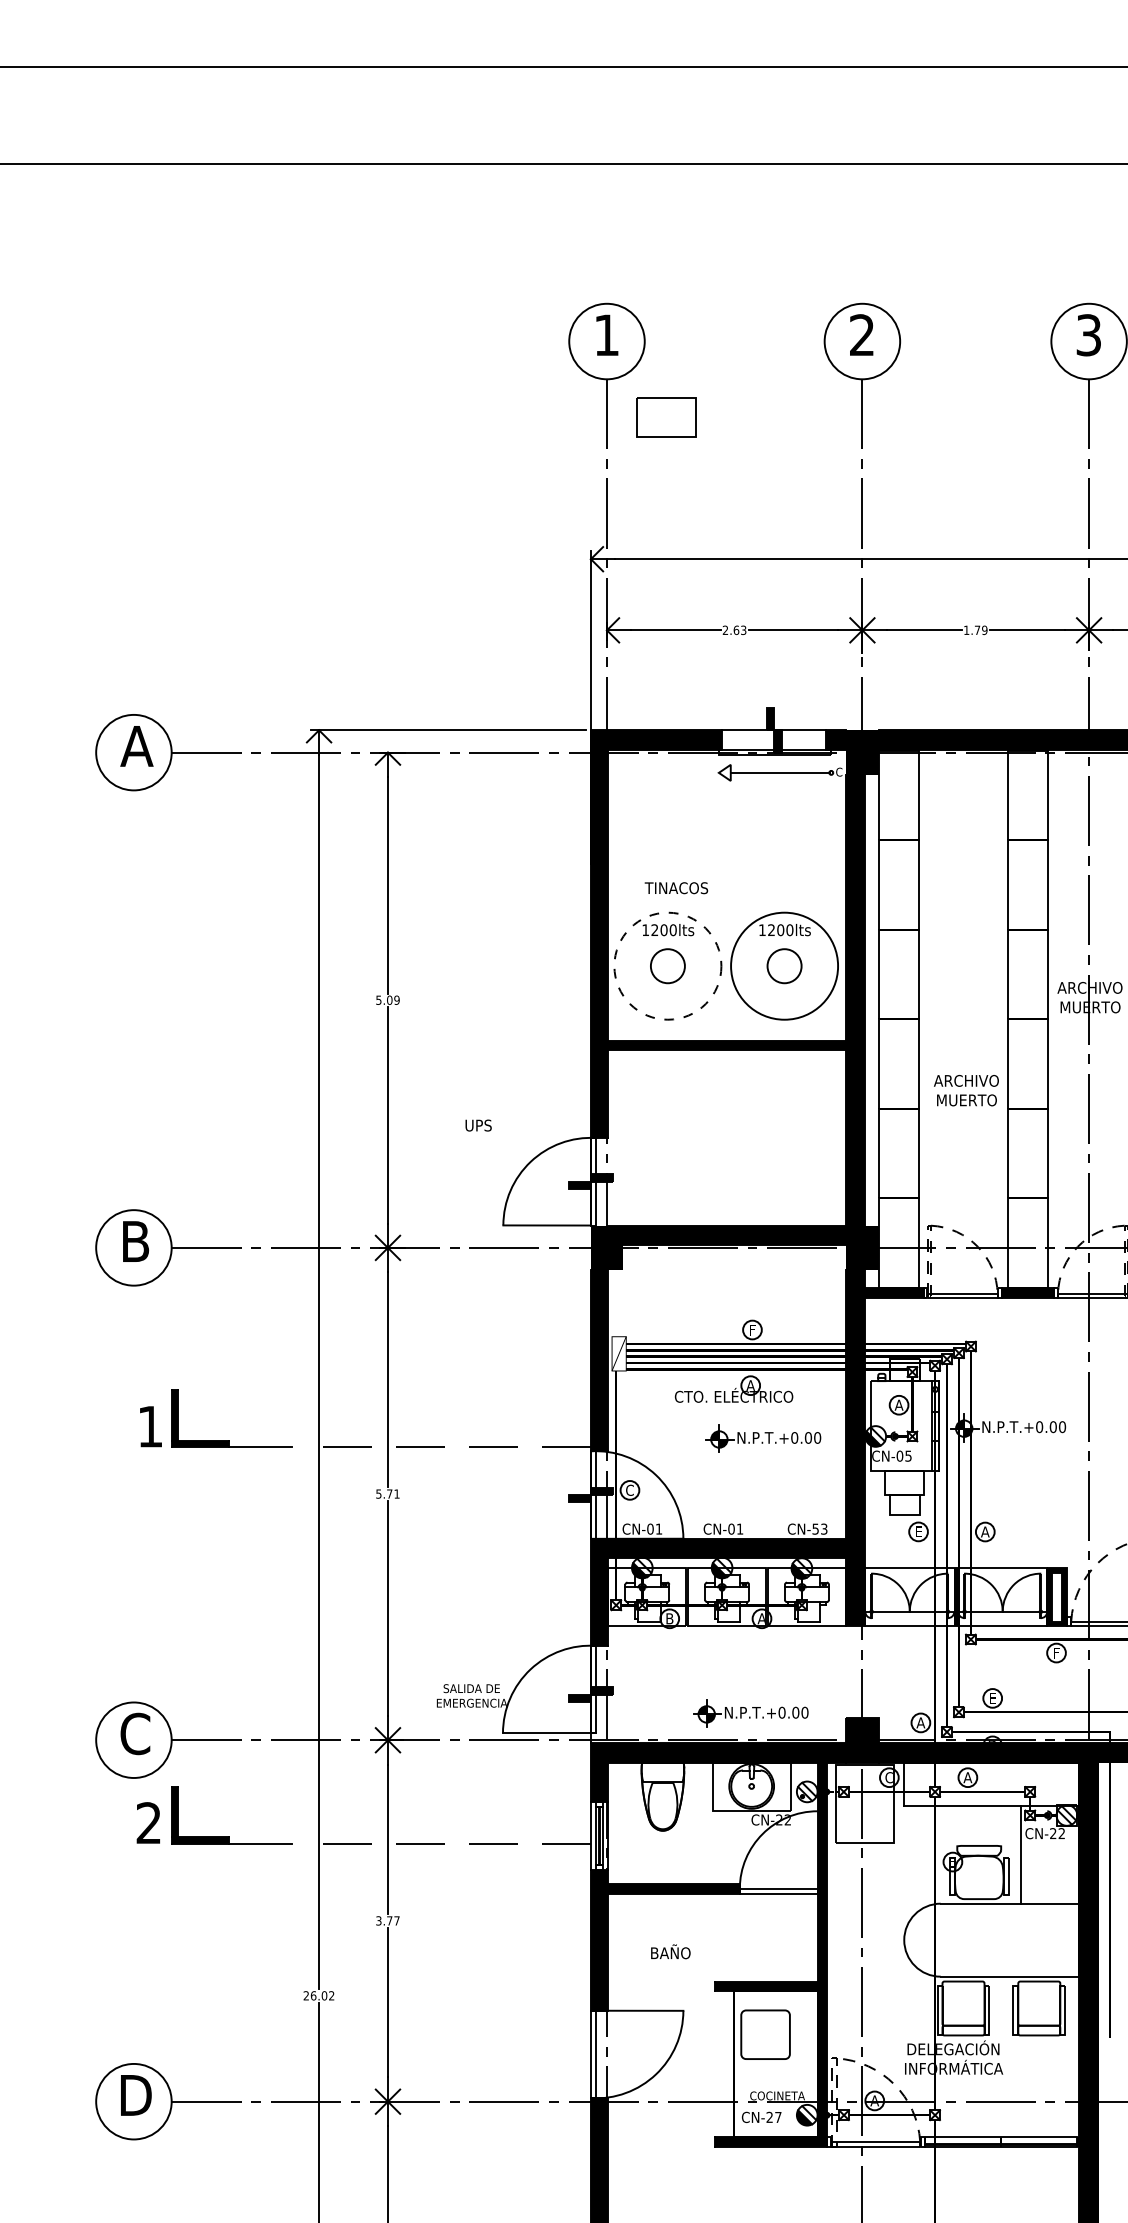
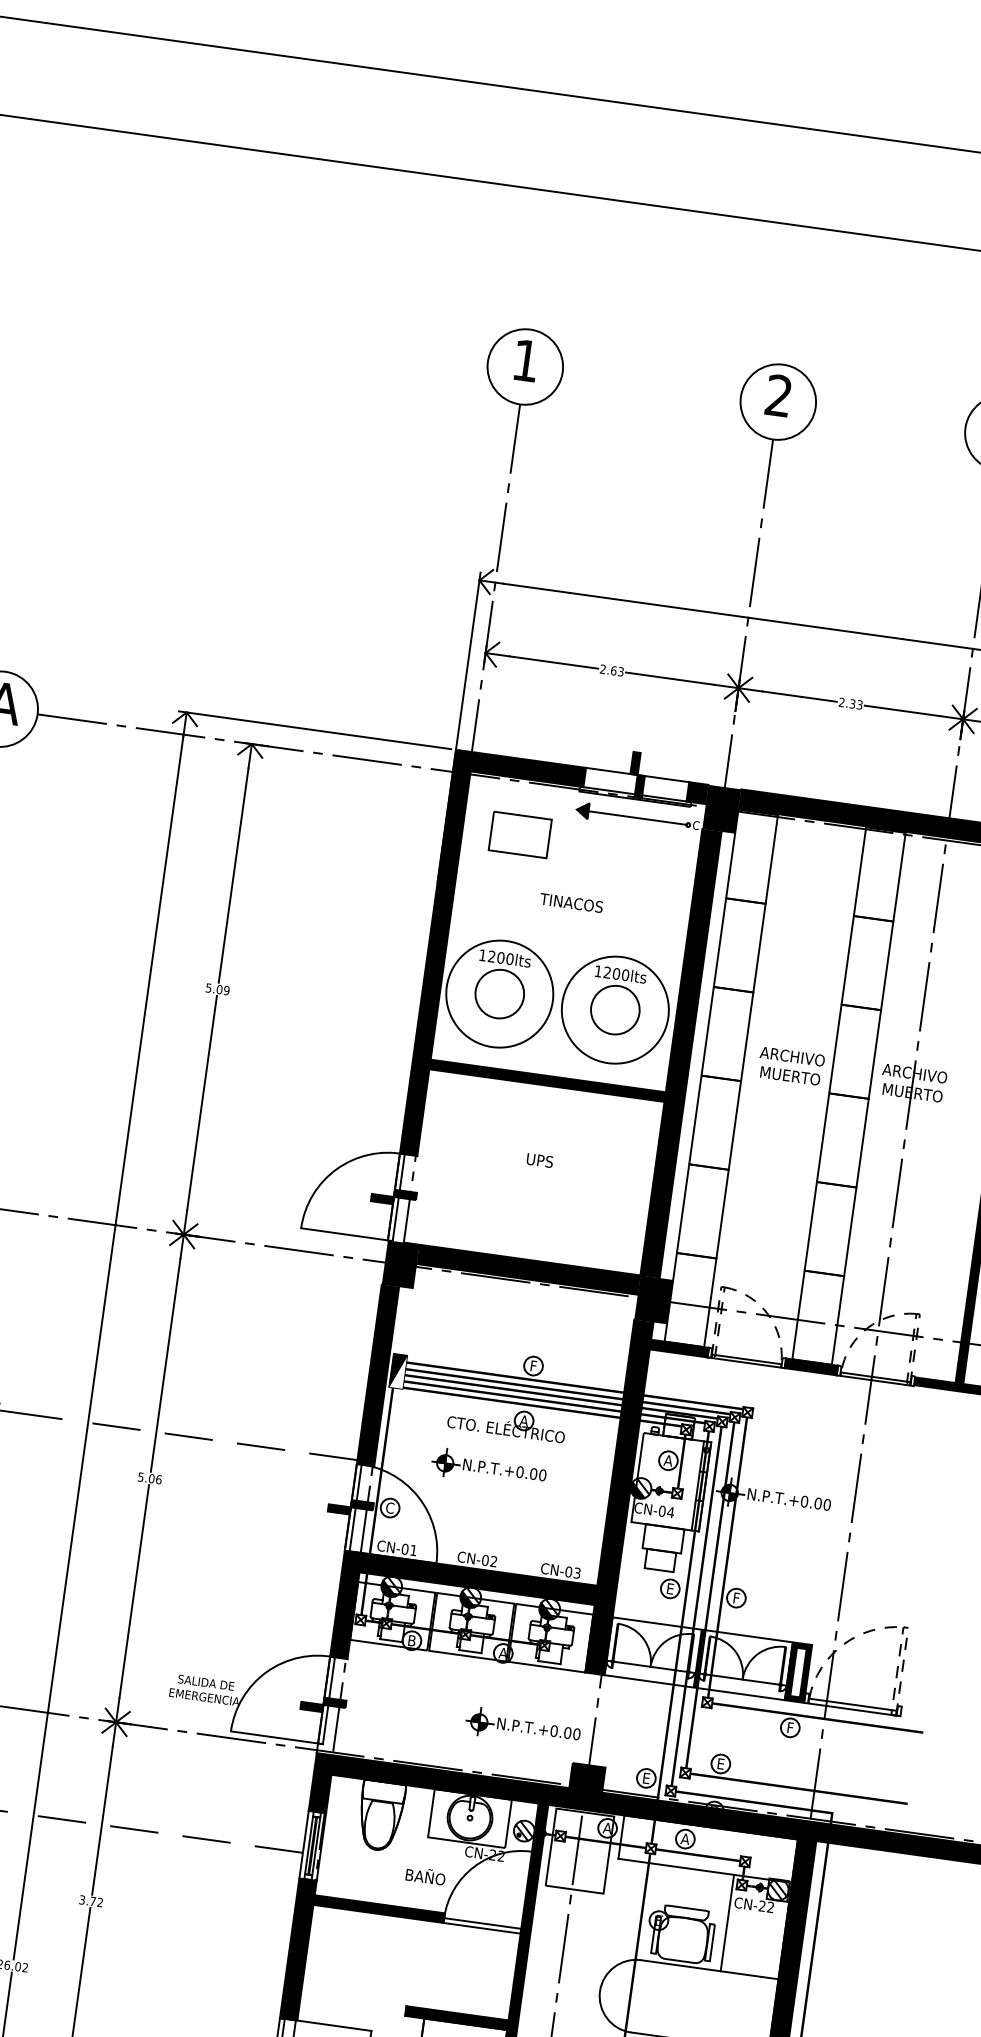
part: (666, 417) -> (520, 834), moved
text: (975, 629) -> (850, 702), 1.79 -> 2.33
fill: (724, 772) -> (582, 810), added
text: (676, 888) -> (571, 903), moved
circle: (667, 965) -> (499, 993), dashed -> solid
circle: (667, 965) -> (499, 993), size x1.43
circle: (784, 965) -> (615, 1009), size x1.43
text: (966, 1090) -> (791, 1066), moved
text: (478, 1125) -> (539, 1160), moved
fill: (619, 1353) -> (398, 1371), added
part: (763, 1438) -> (489, 1468), moved
text: (908, 1455) -> (670, 1511), CN-05 -> CN-04
text: (393, 1493) -> (155, 1478), 5.71 -> 5.06
text: (739, 1528) -> (493, 1560), CN-01 -> CN-02
text: (815, 1528) -> (568, 1571), CN-53 -> CN-03
text: (985, 1531) -> (736, 1597), A -> F
part: (750, 1713) -> (522, 1727), moved
text: (920, 1722) -> (646, 1777), A -> E
text: (888, 1777) -> (606, 1828), C -> A
text: (396, 1920) -> (99, 1902), 3.77 -> 3.72
text: (670, 1951) -> (425, 1875), moved

